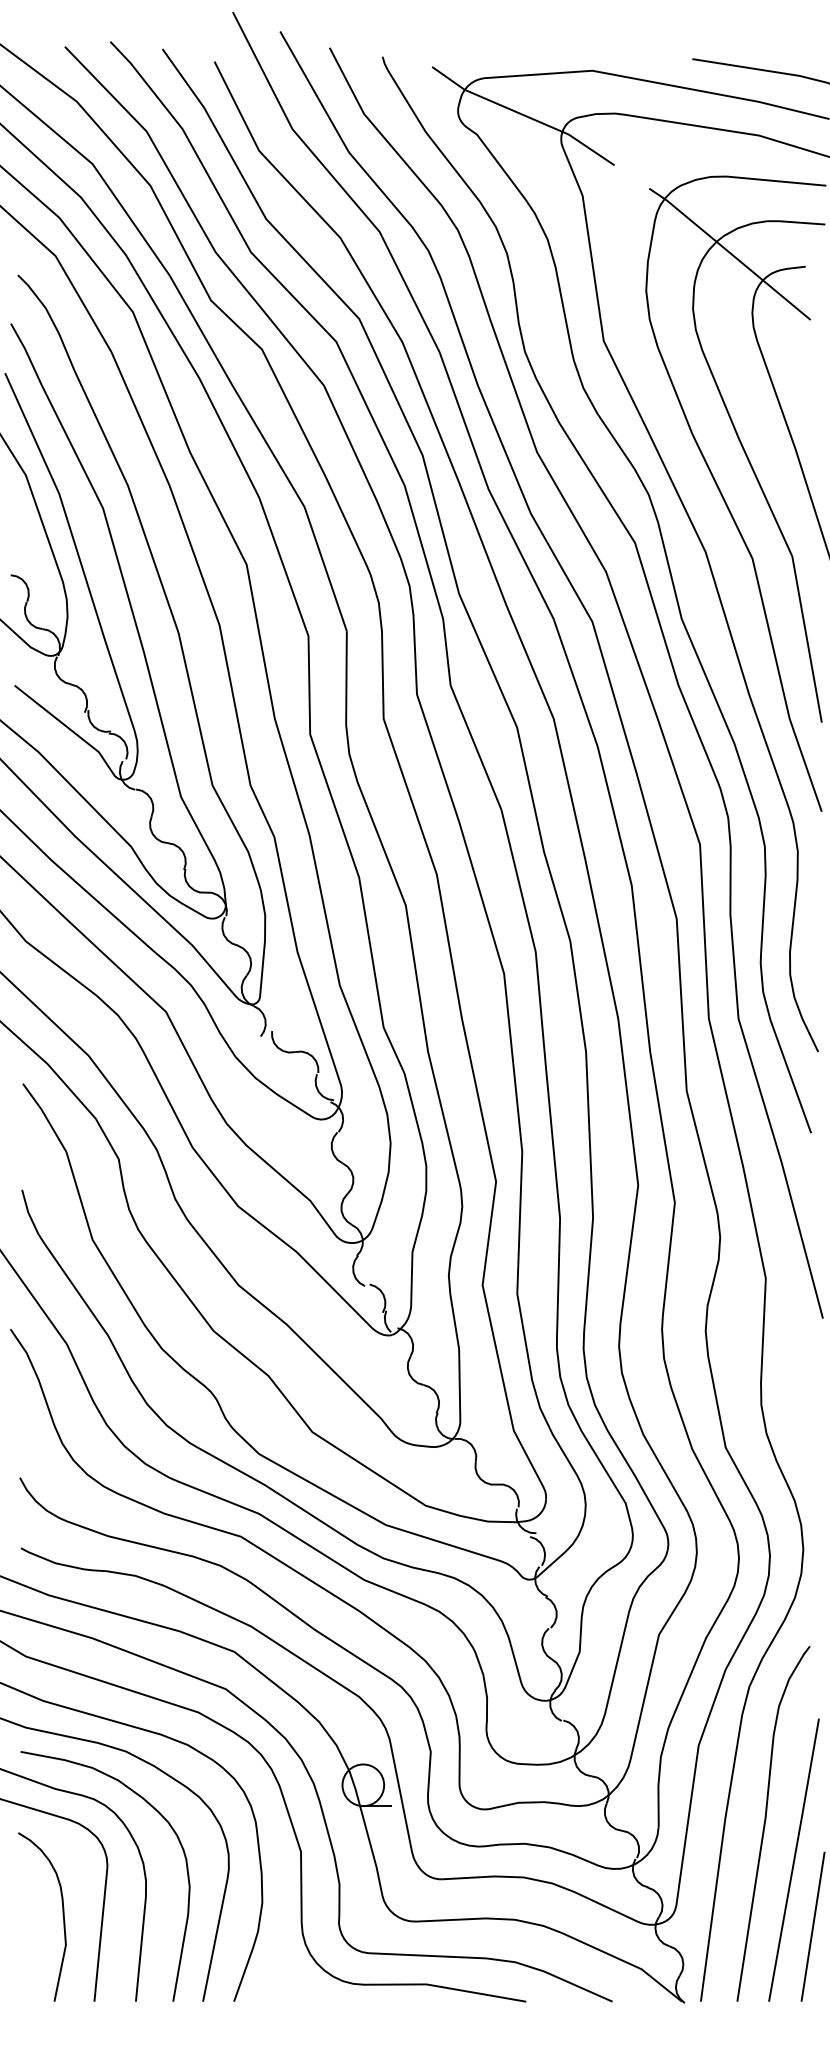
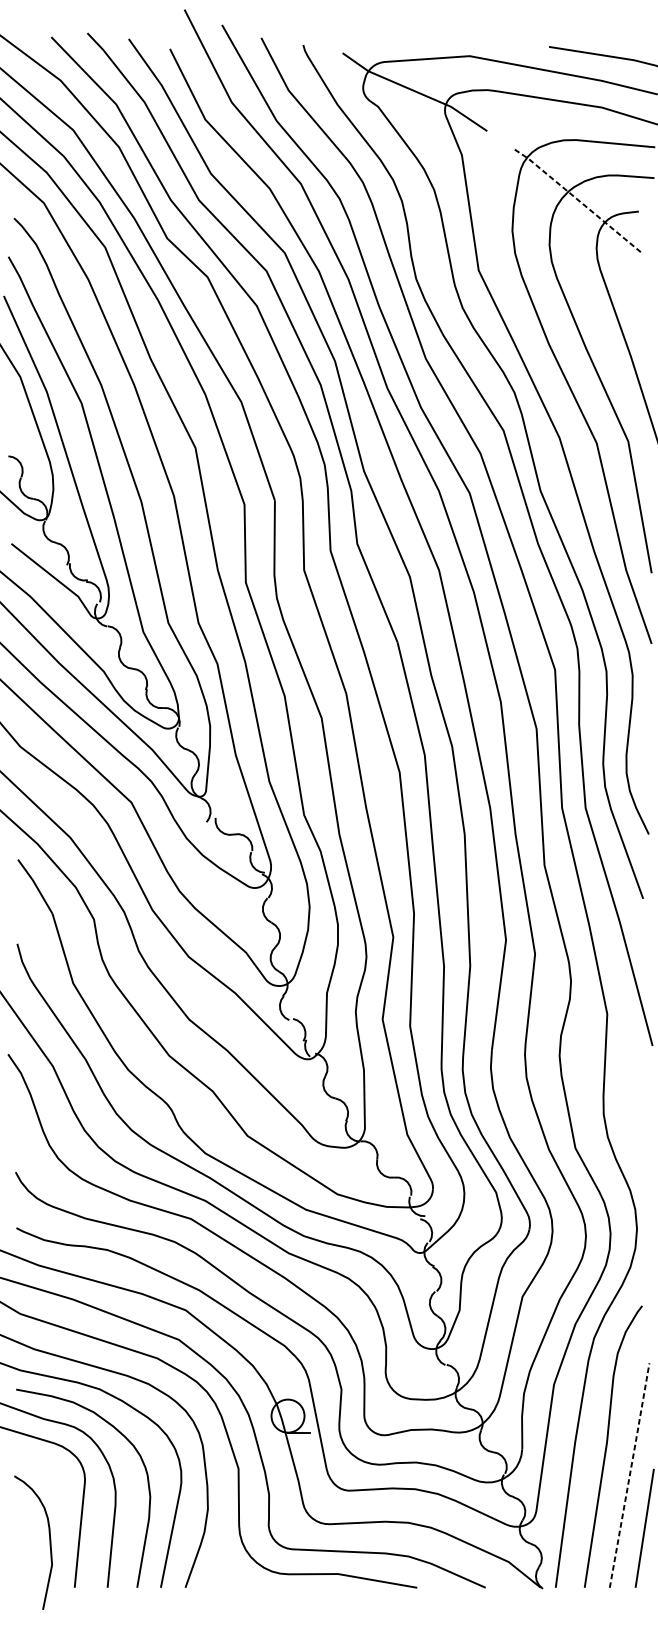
line: (730, 253) -> (579, 201), solid -> dashed
line: (794, 1859) -> (630, 1474), solid -> dashed
curve: (62, 1915) -> (49, 1541), moved

